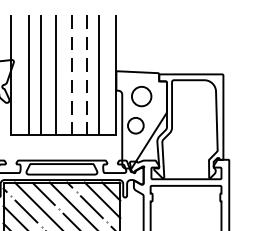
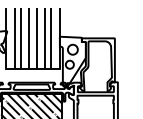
line: (70, 74) -> (36, 38), dashed -> solid
line: (86, 74) -> (44, 38), dashed -> solid

